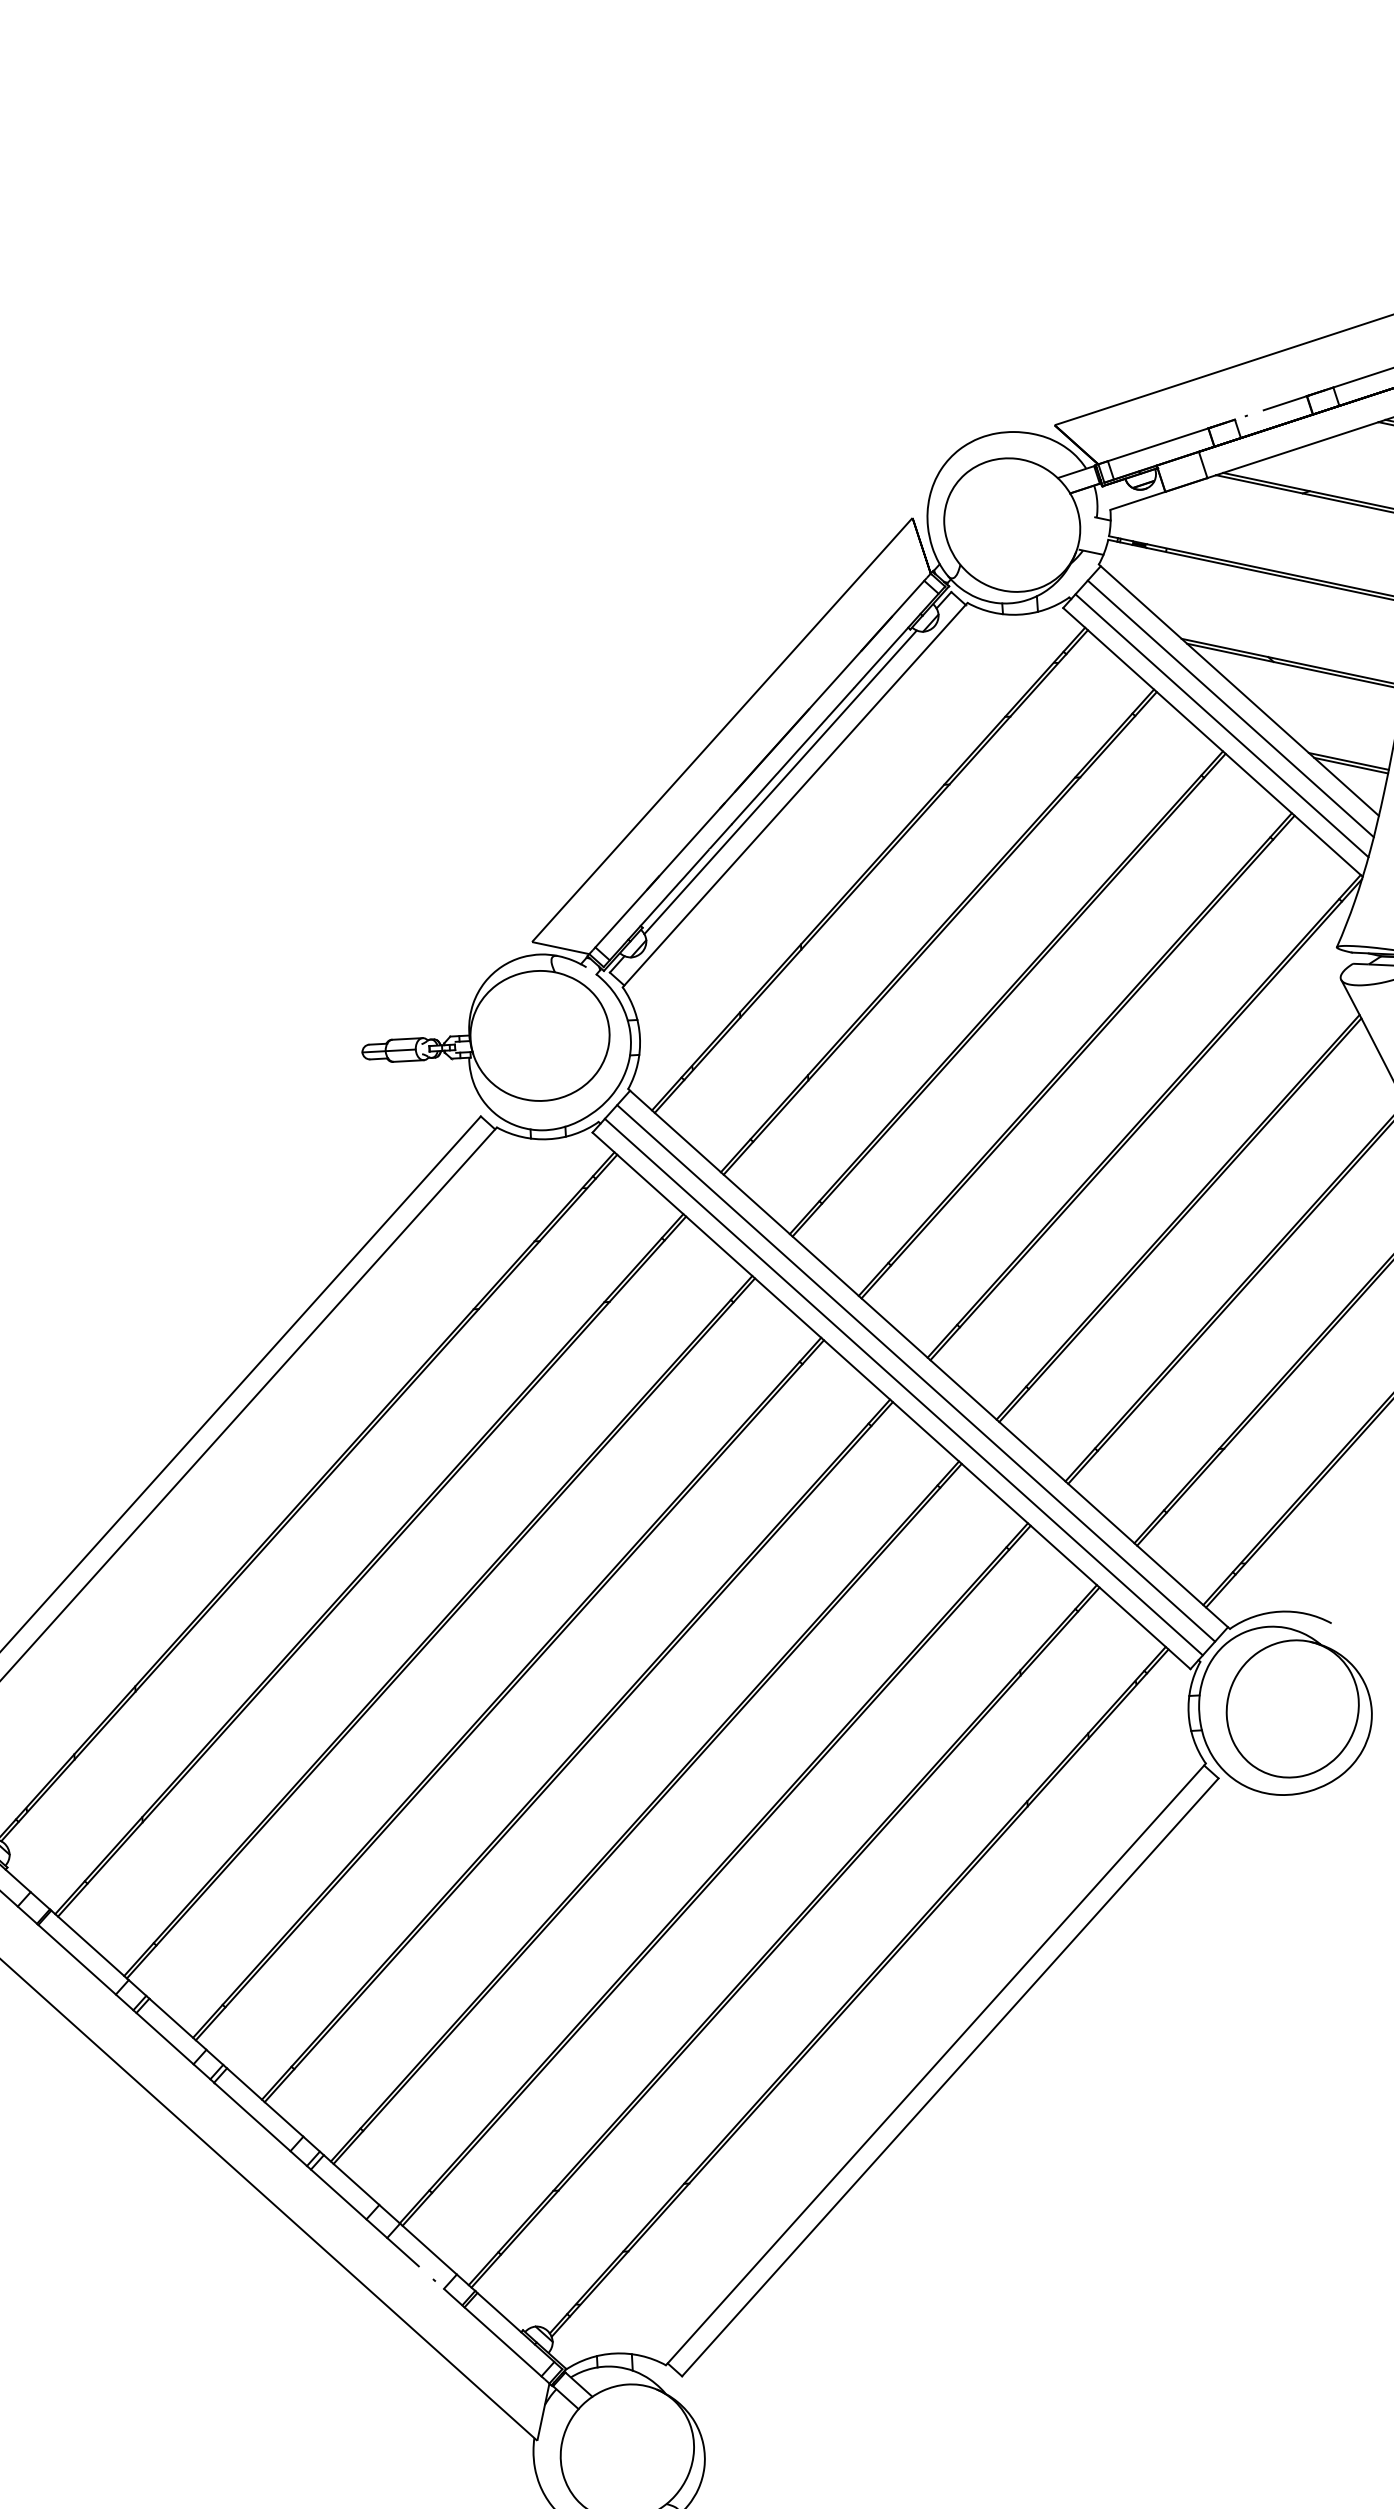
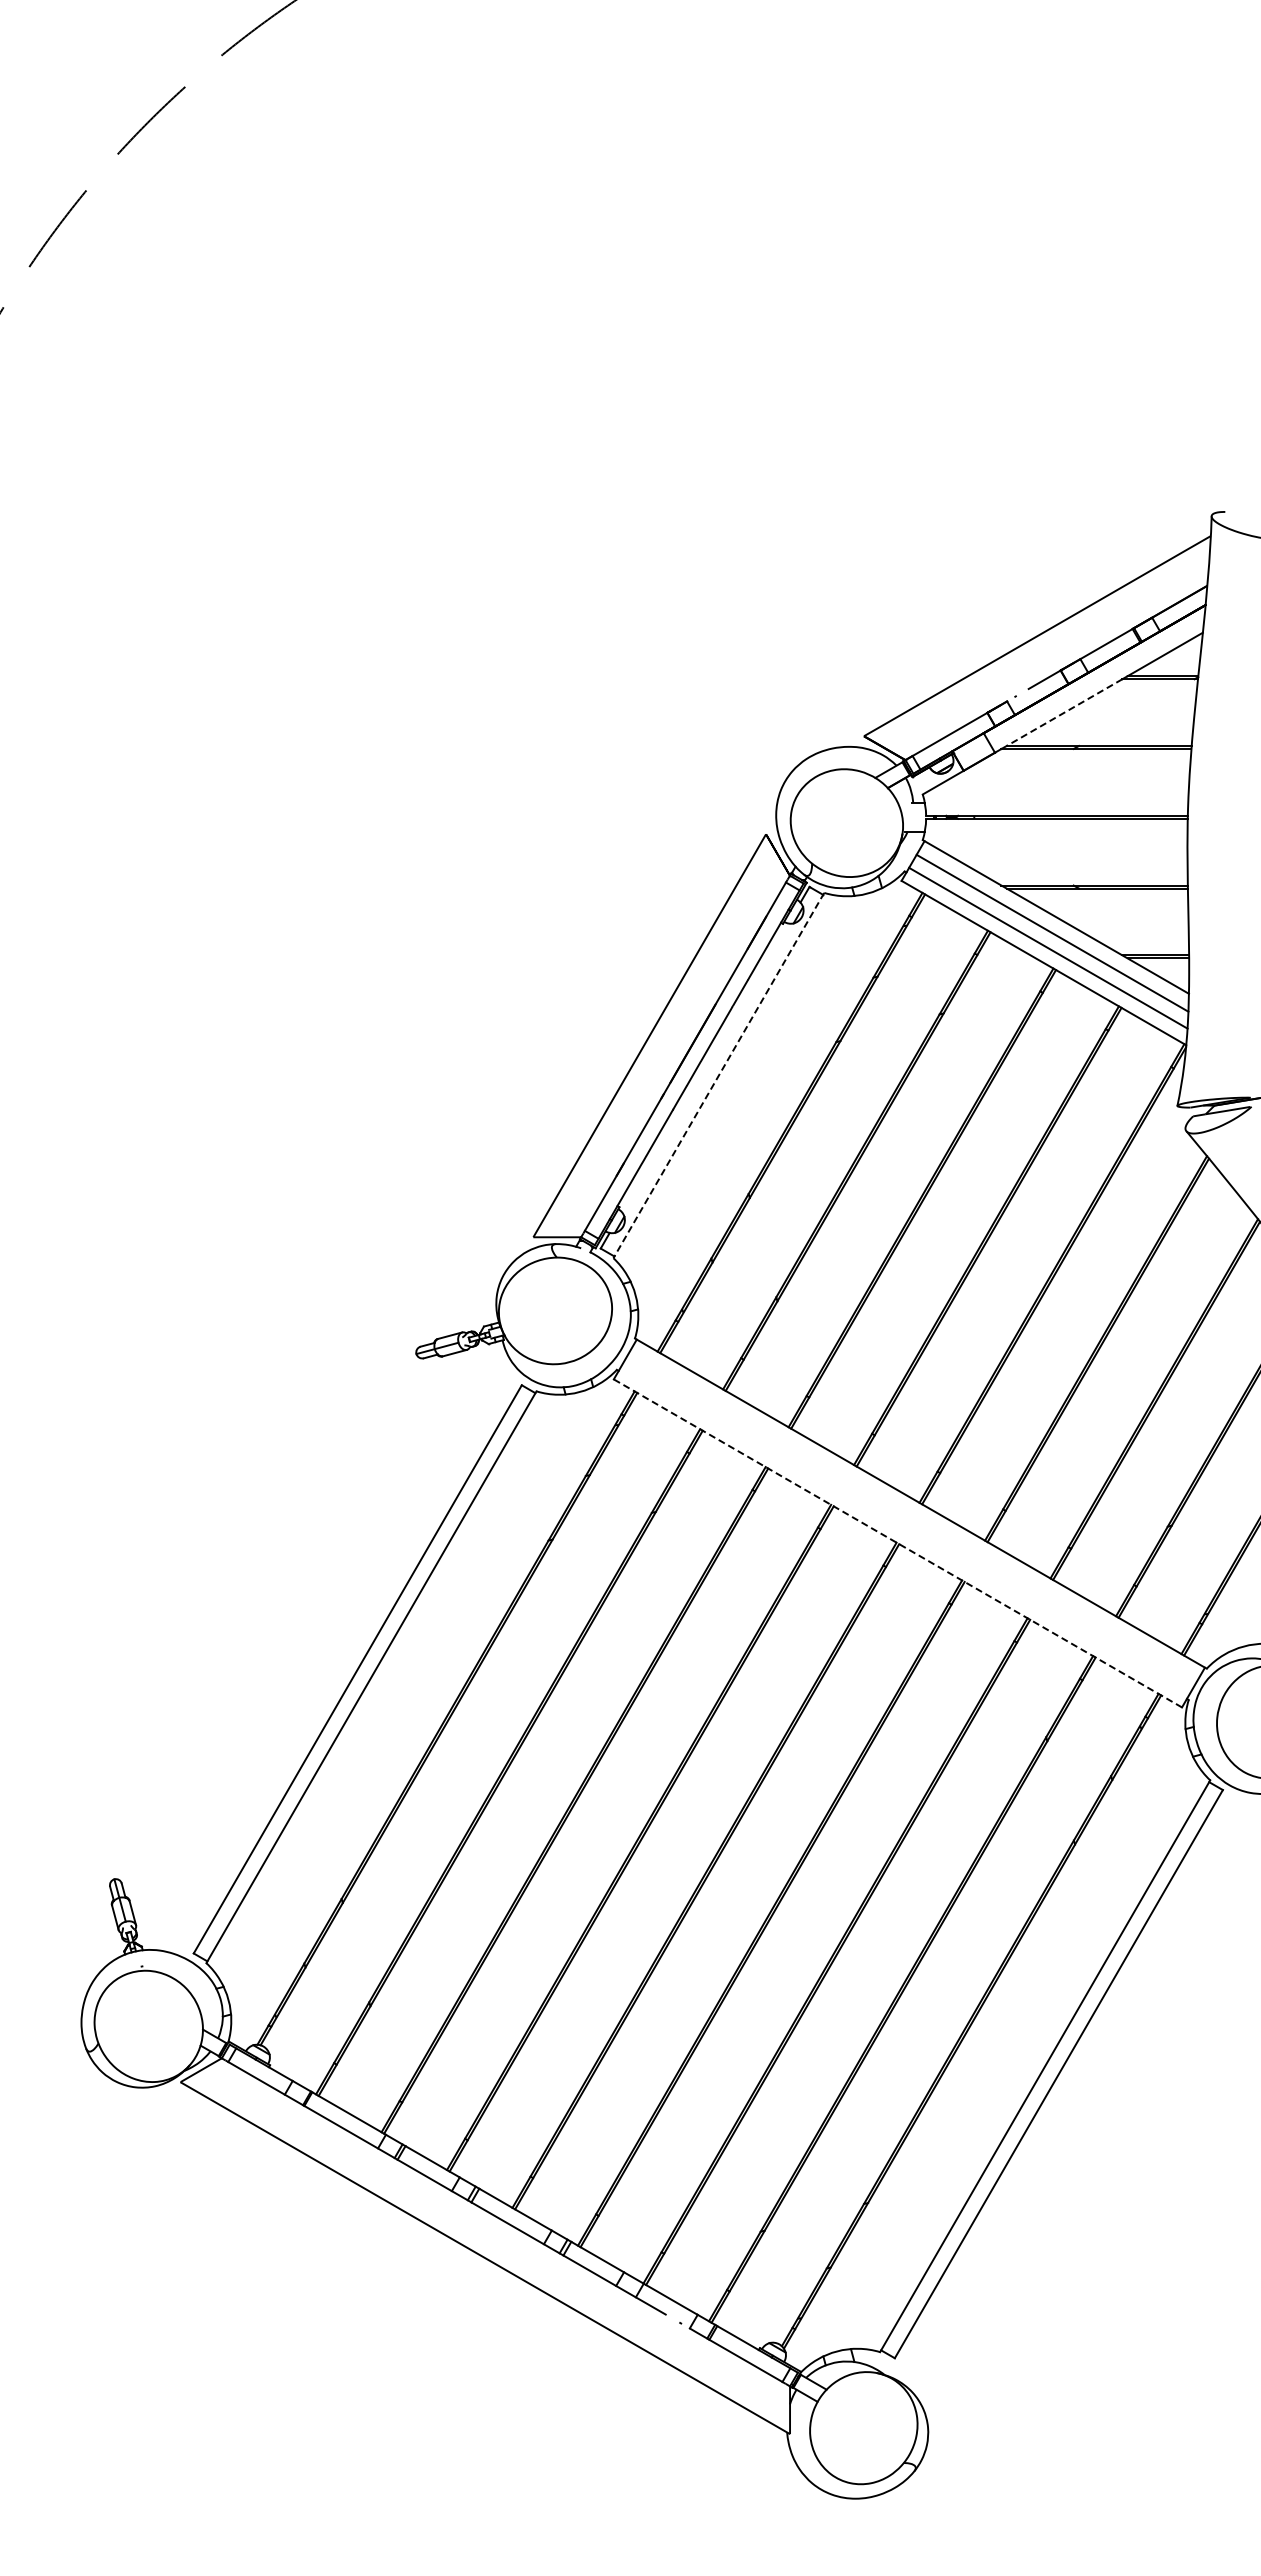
line: (1300, 447) -> (1064, 712), solid -> dashed
line: (779, 781) -> (704, 1067), removed
line: (794, 794) -> (718, 1075), solid -> dashed
line: (915, 1373) -> (912, 1517), removed
line: (903, 1387) -> (905, 1530), removed
line: (891, 1400) -> (897, 1543), solid -> dashed

